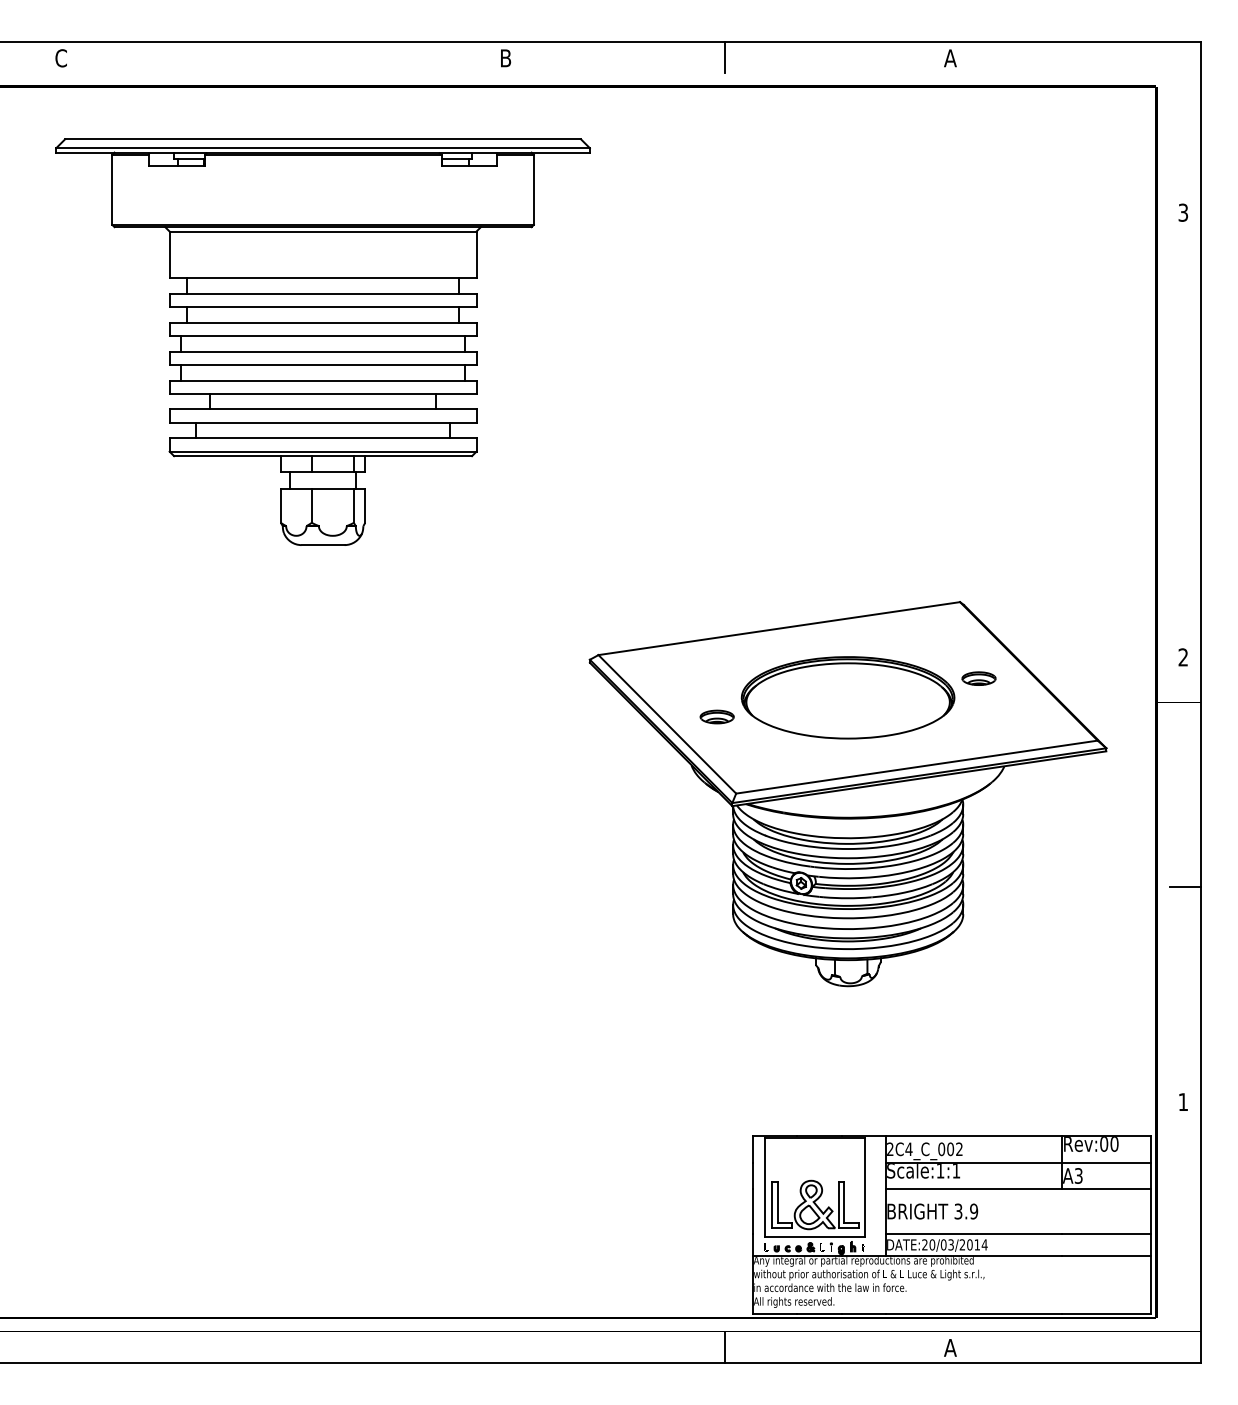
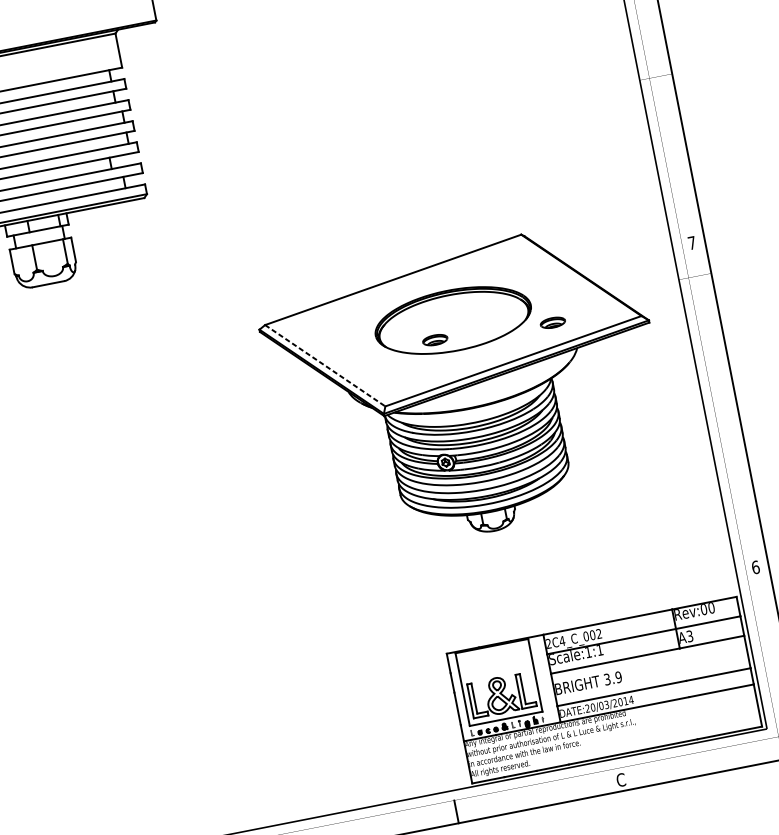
text: (1182, 657) -> (691, 243), 2 -> 7
part: (978, 678) -> (552, 322), moved
part: (716, 716) -> (434, 339), moved
line: (667, 724) -> (325, 365), solid -> dashed
line: (1184, 887) -> (725, 410), removed
text: (1183, 1102) -> (755, 567), 1 -> 6
text: (950, 1347) -> (620, 779), A -> C

